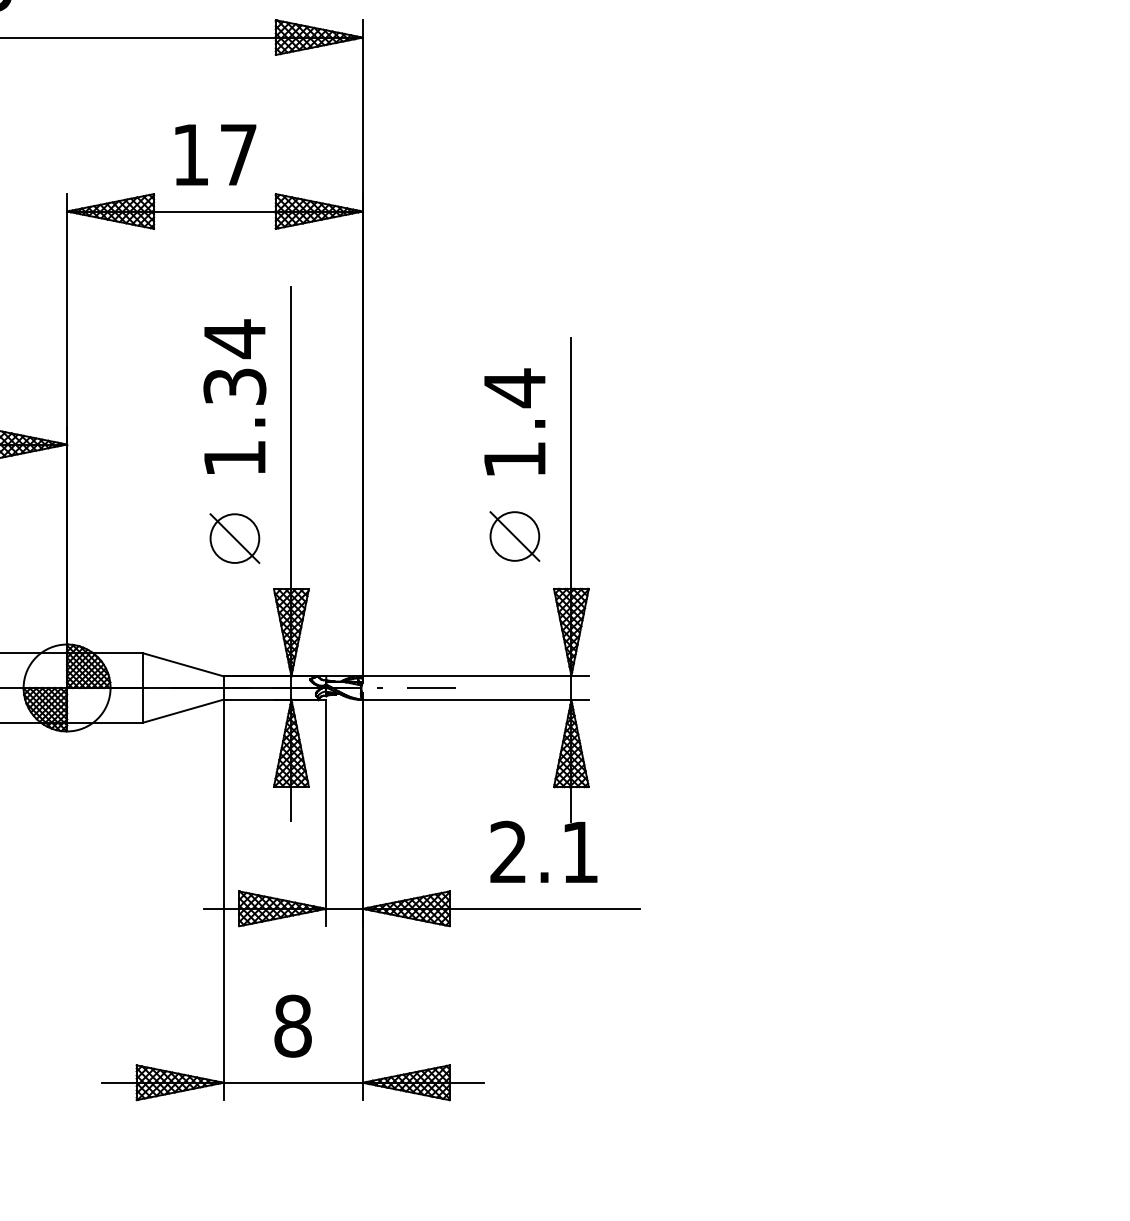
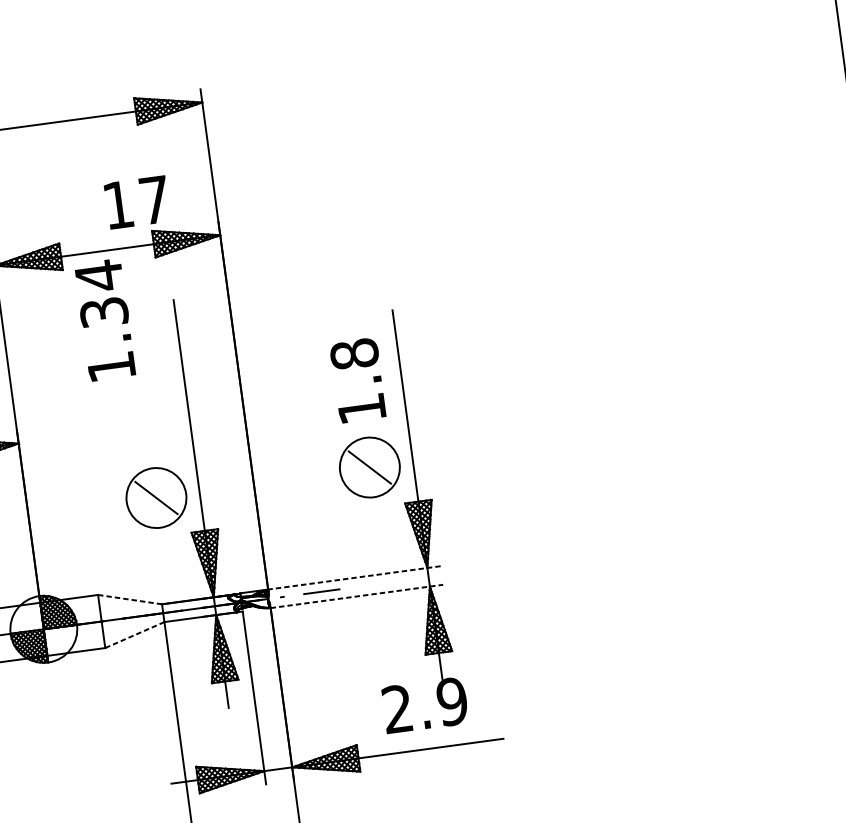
text: (215, 154) -> (137, 202), moved
text: (514, 388) -> (354, 354), 1.4 -> 1.8
text: (234, 396) -> (104, 319), moved
circle: (514, 536) -> (369, 467), size x1.6
circle: (234, 538) -> (156, 497), size x1.6
line: (183, 664) -> (130, 599), solid -> dashed
line: (475, 675) -> (354, 577), solid -> dashed
line: (476, 700) -> (357, 596), solid -> dashed
line: (183, 711) -> (135, 635), solid -> dashed
text: (579, 851) -> (451, 701), 2.1 -> 2.9

